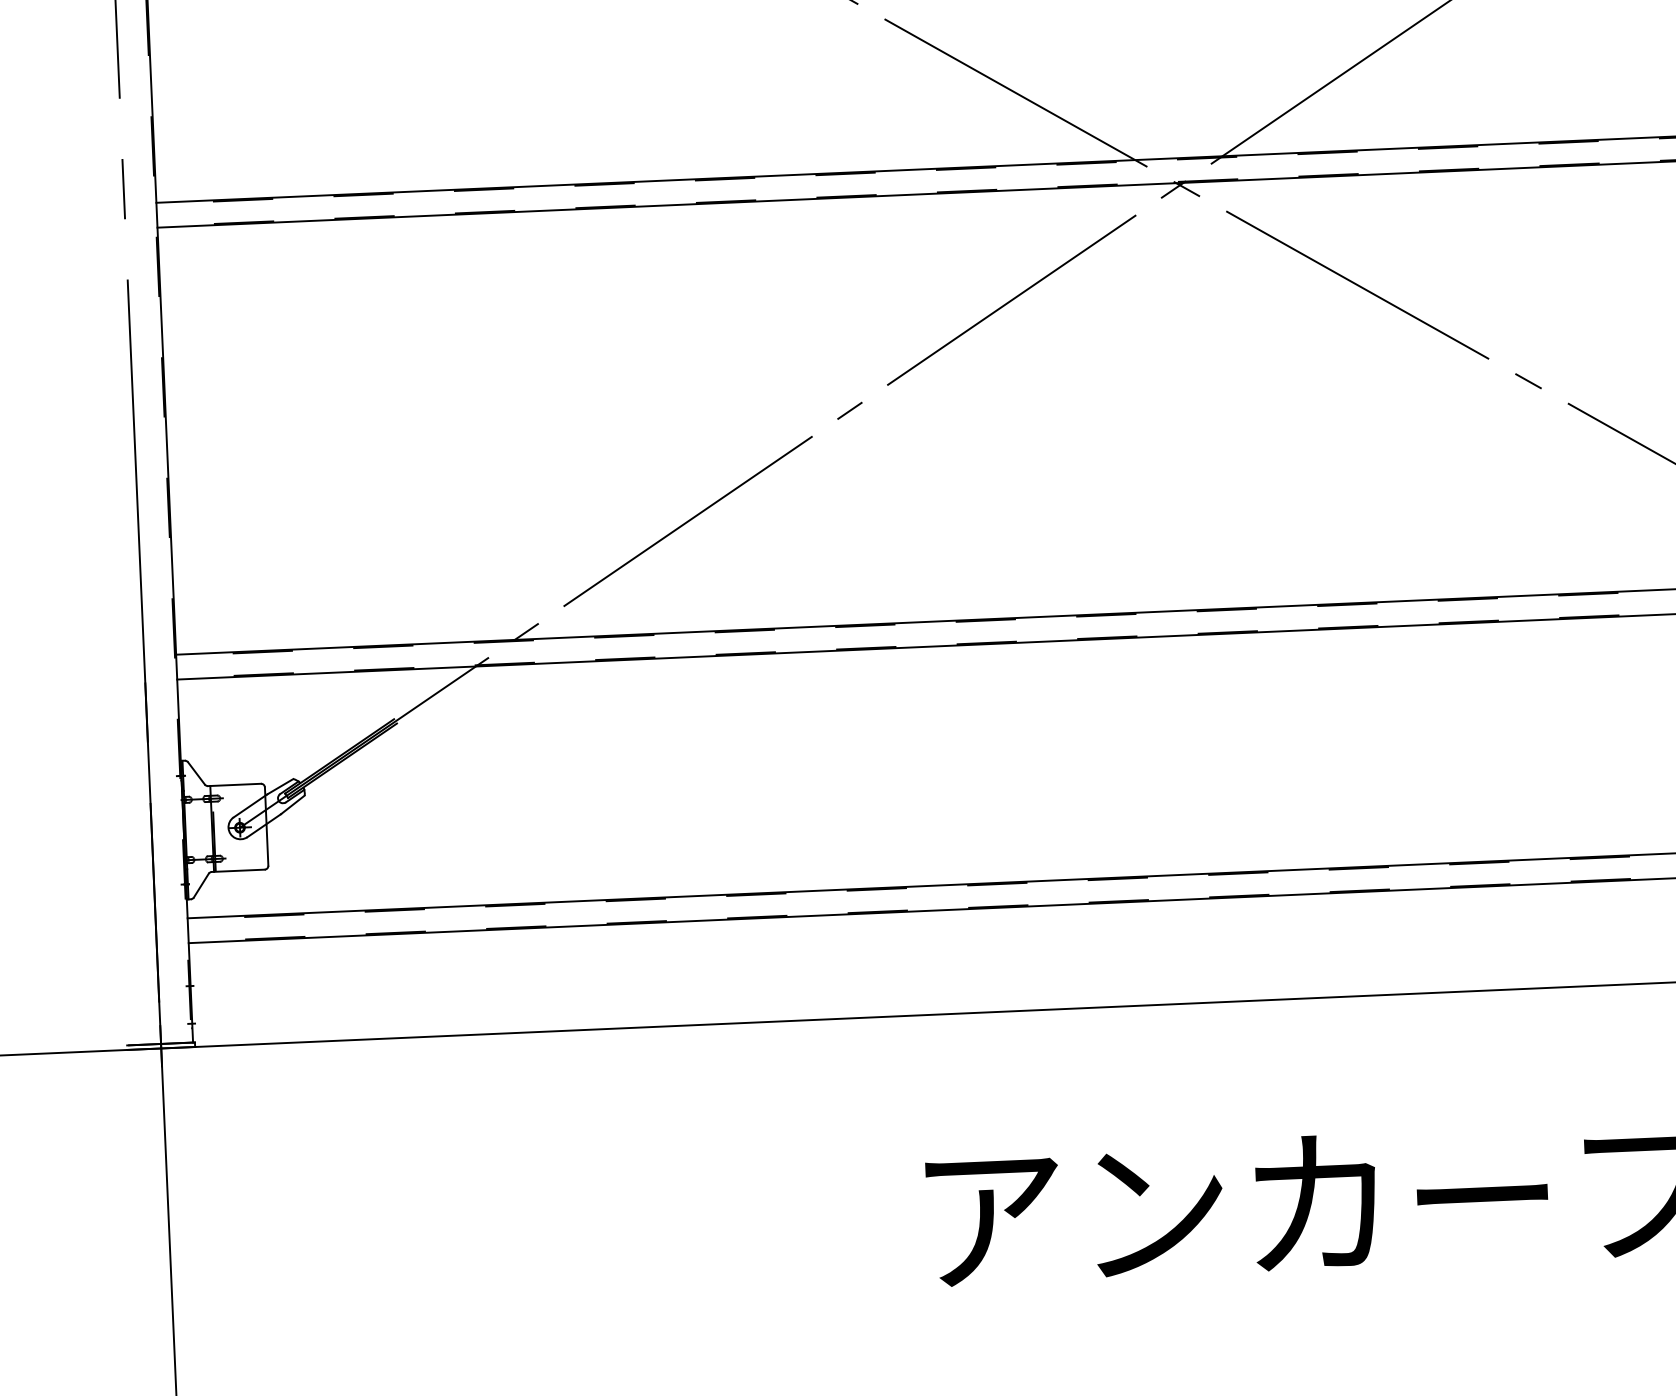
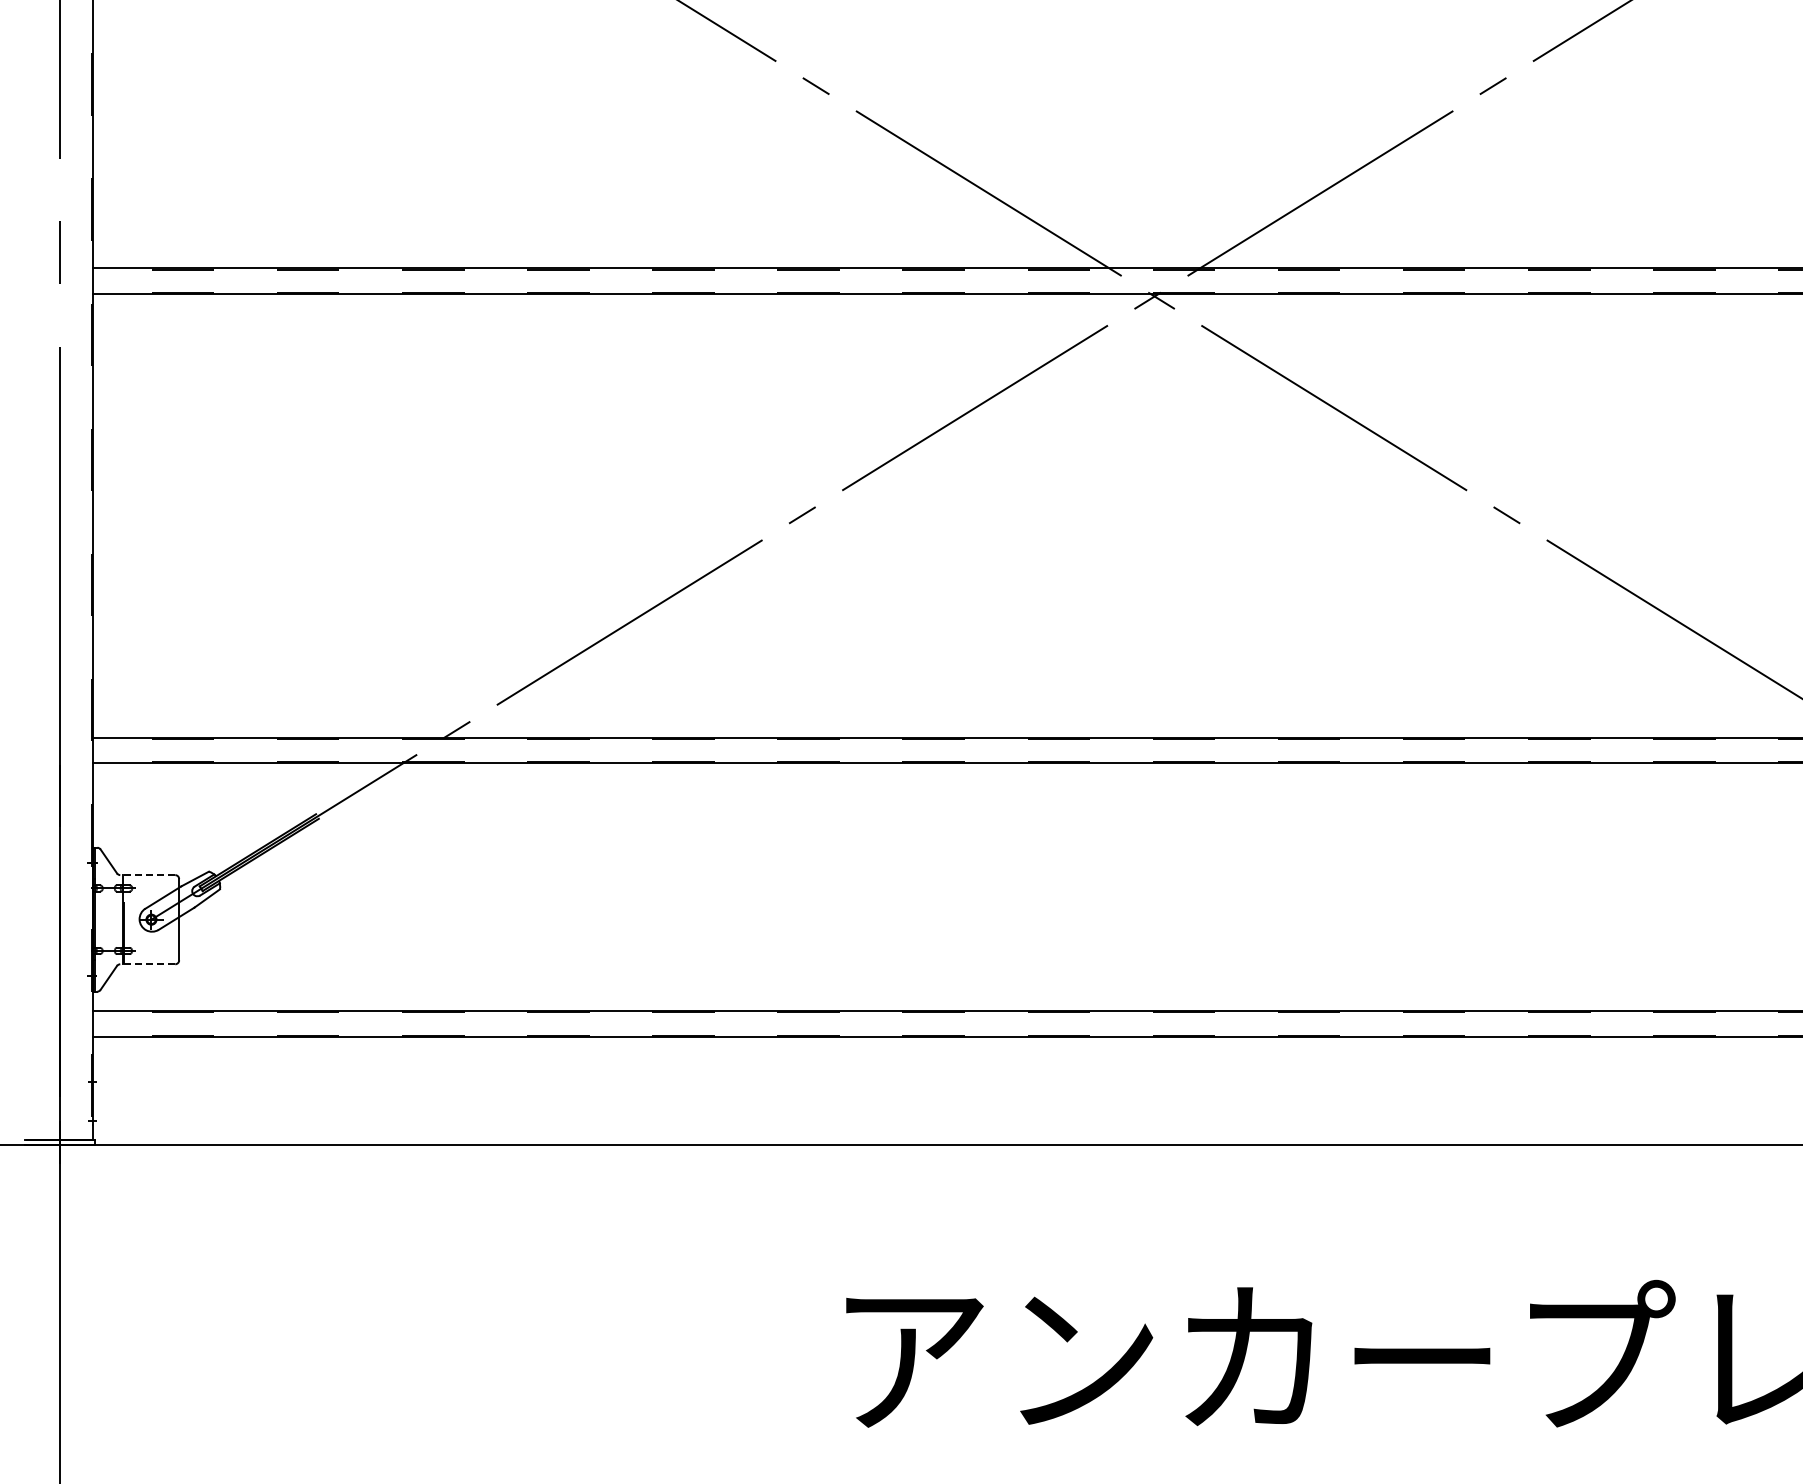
line: (234, 785) -> (147, 875), solid -> dashed
line: (238, 871) -> (147, 964), solid -> dashed

